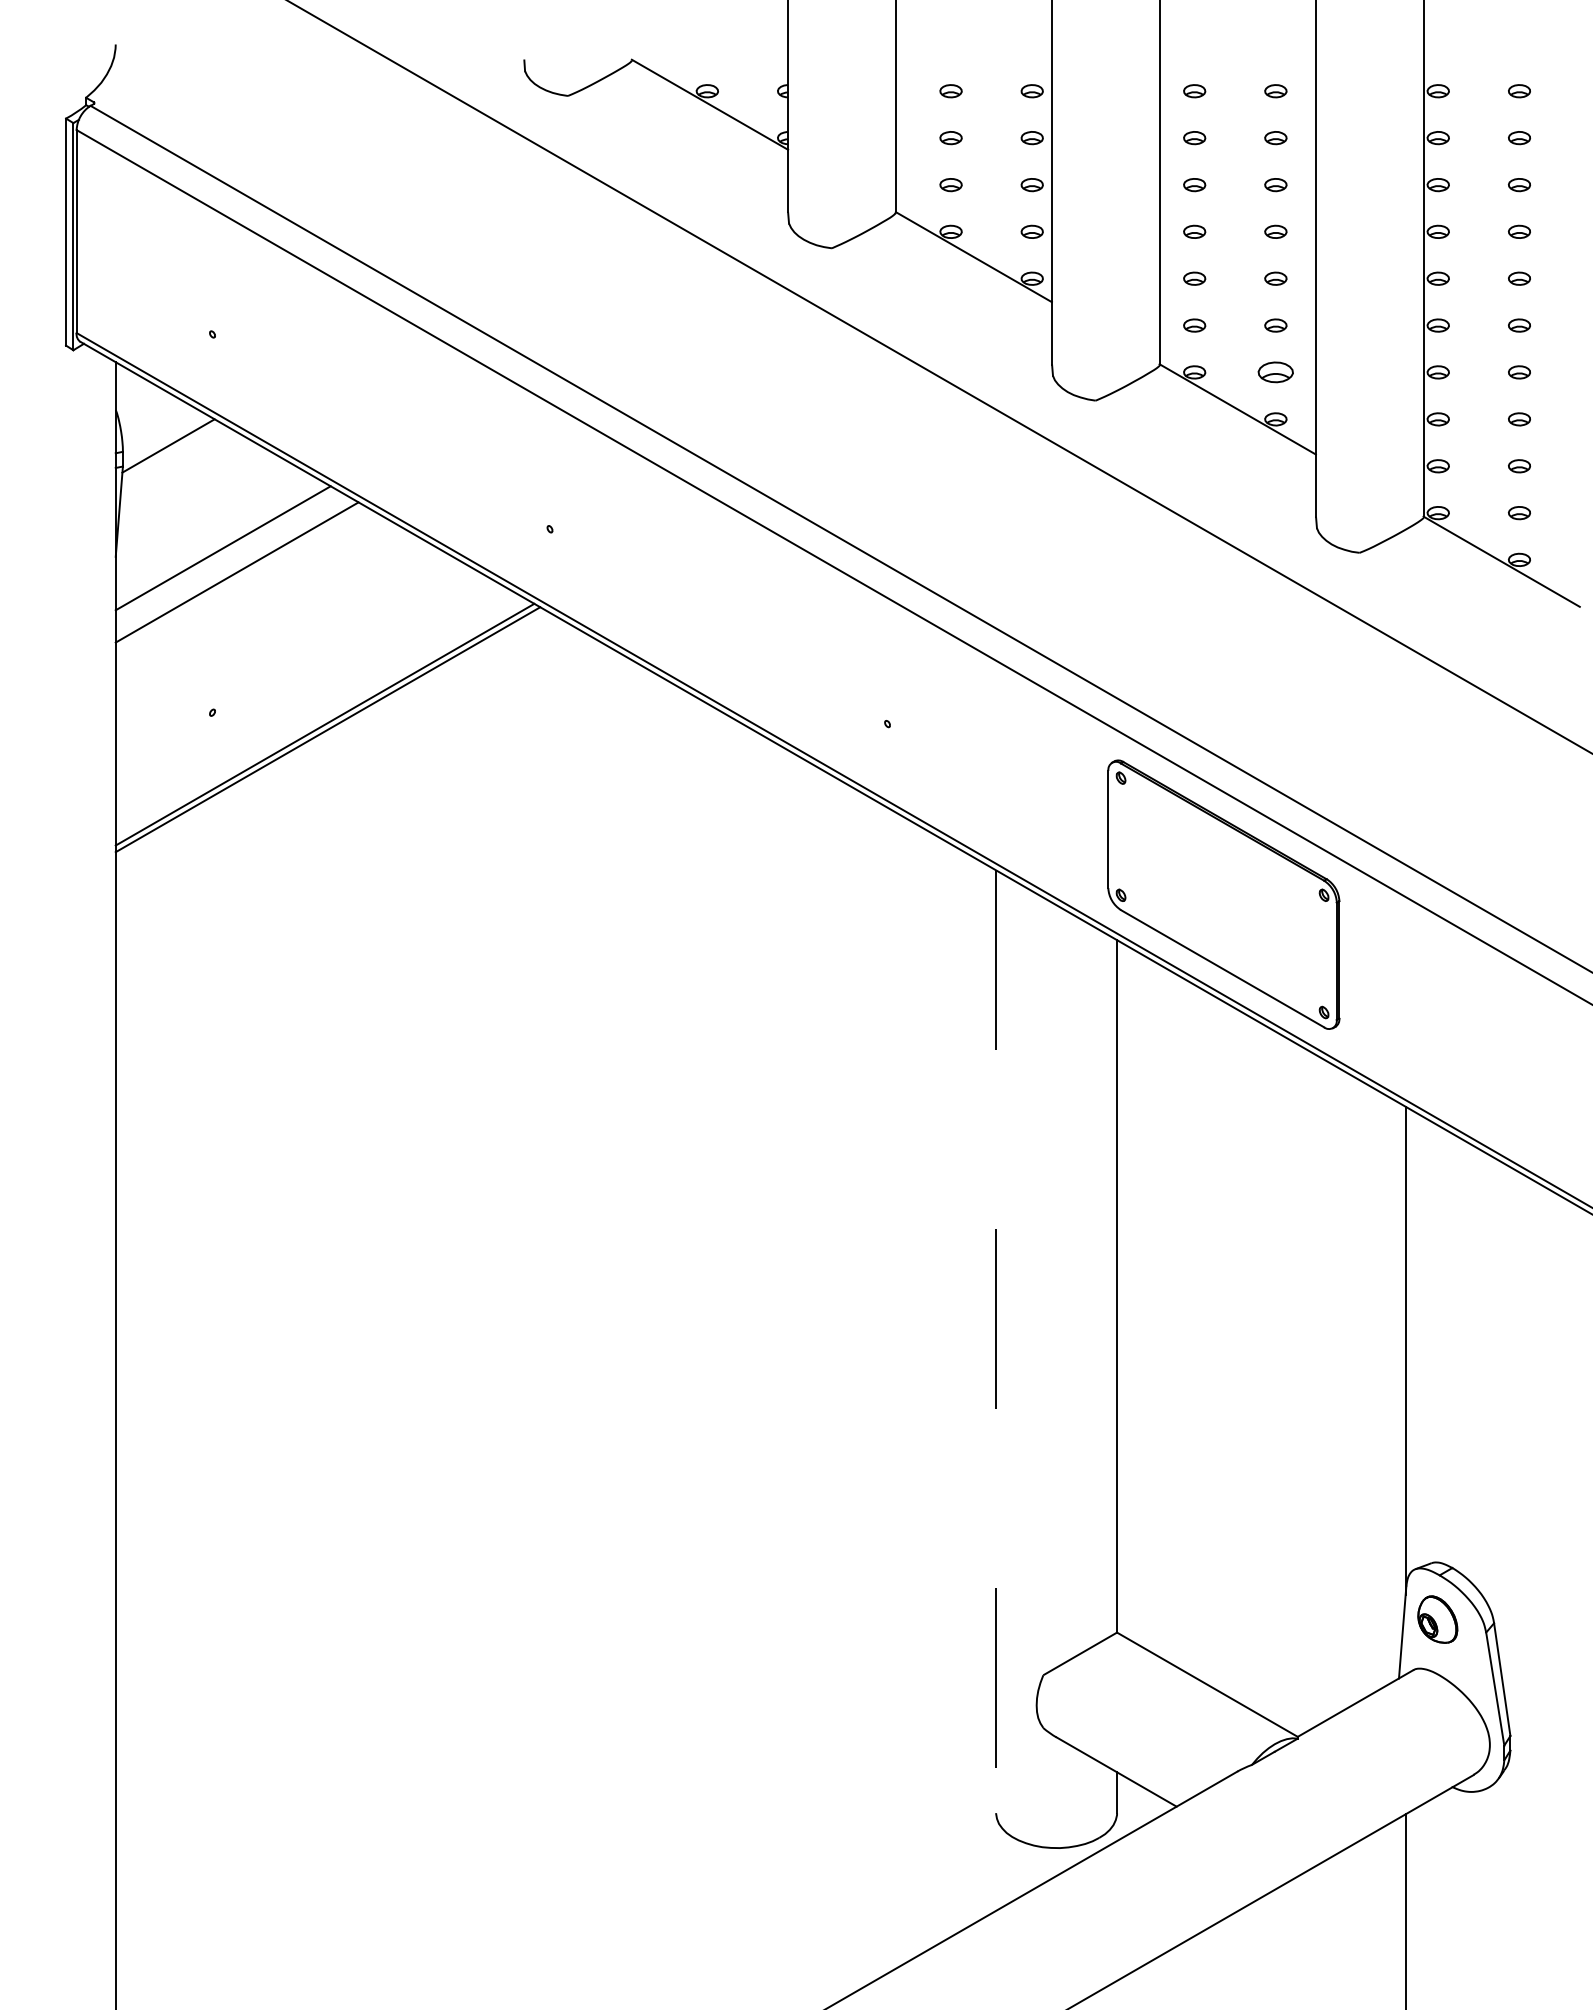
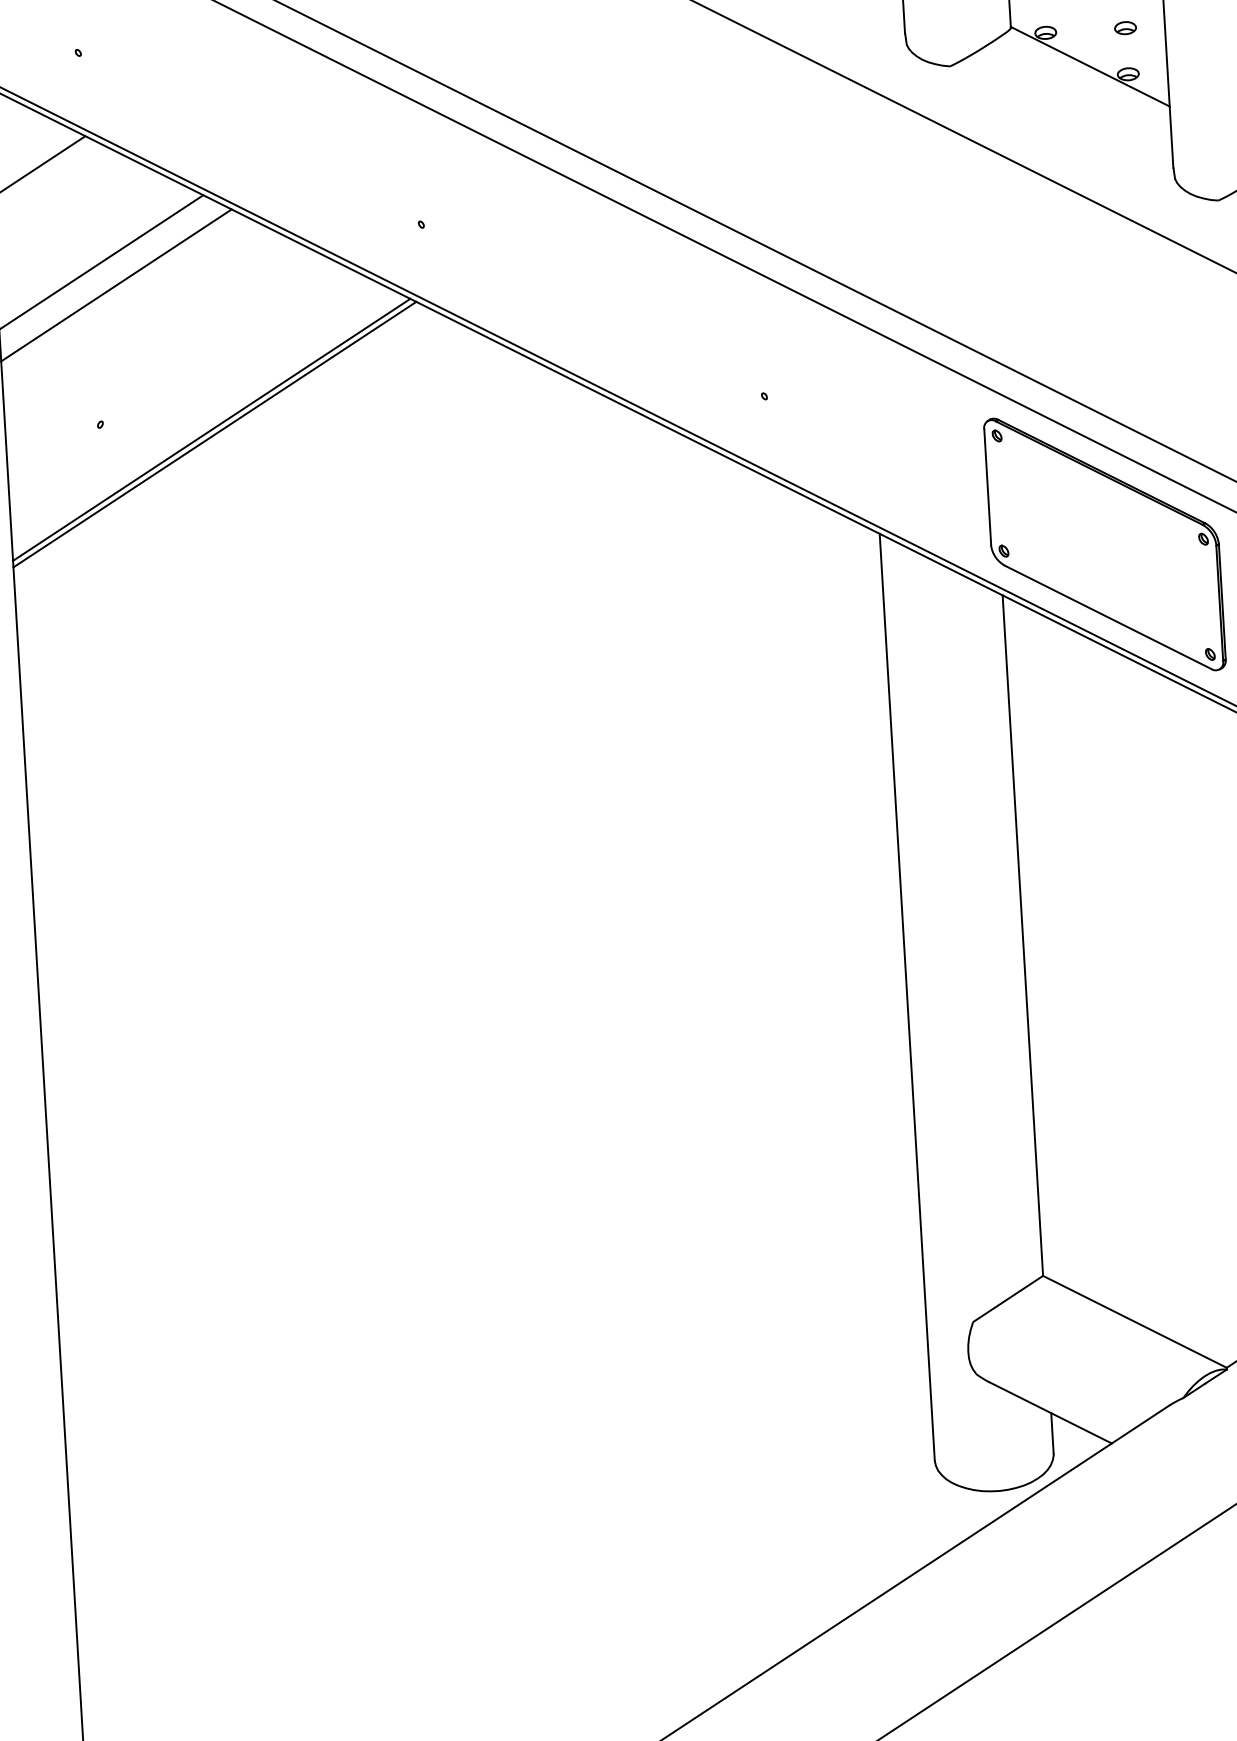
part: (1275, 372) -> (1125, 28), size x0.62
line: (996, 1342) -> (907, 997), dashed -> solid

